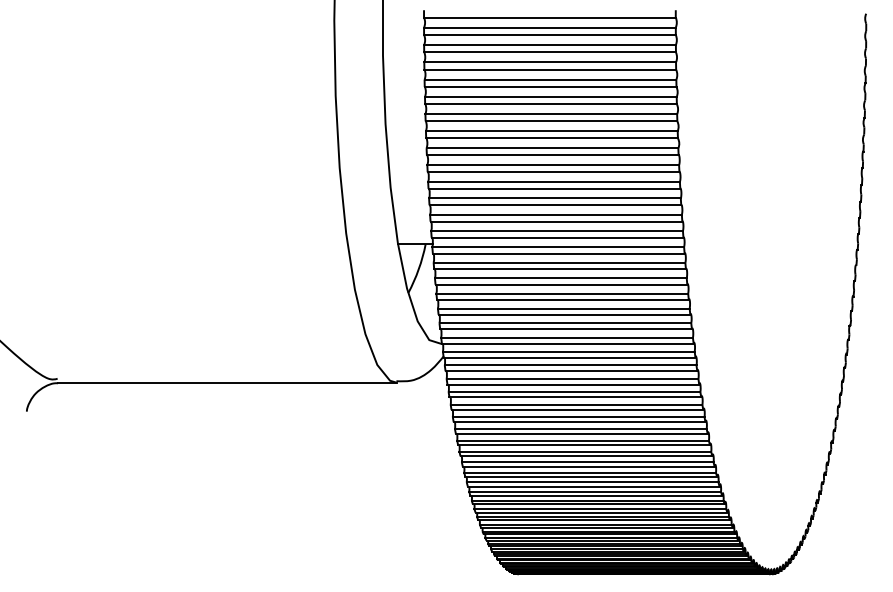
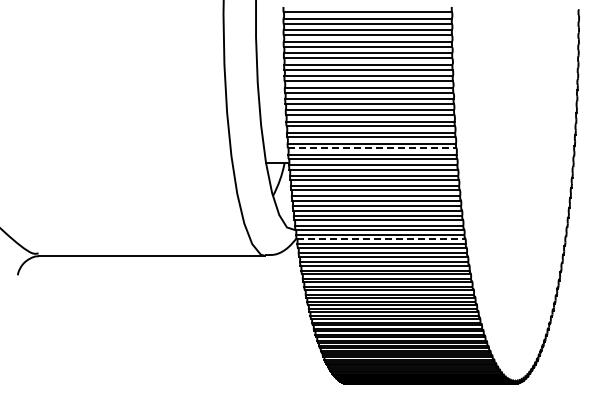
line: (557, 221) -> (372, 148), solid -> dashed
line: (570, 358) -> (381, 239), solid -> dashed

